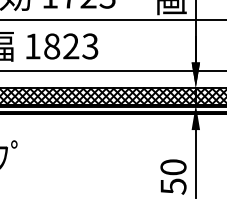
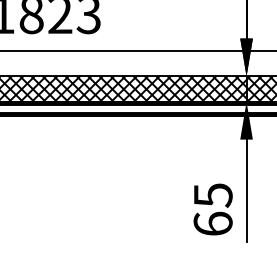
text: (173, 176) -> (213, 209), 50 -> 65

